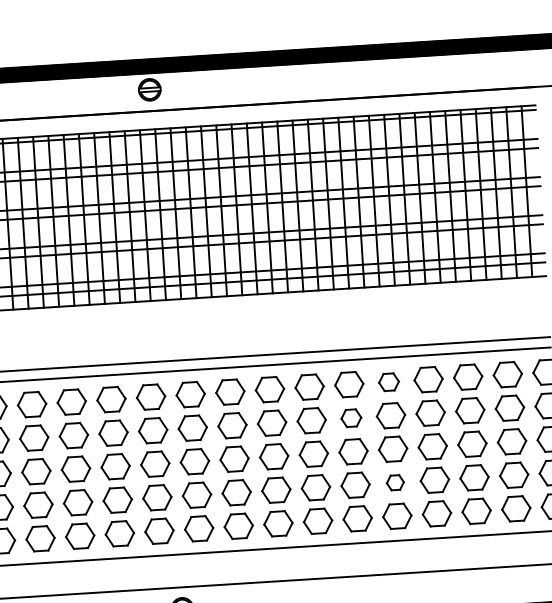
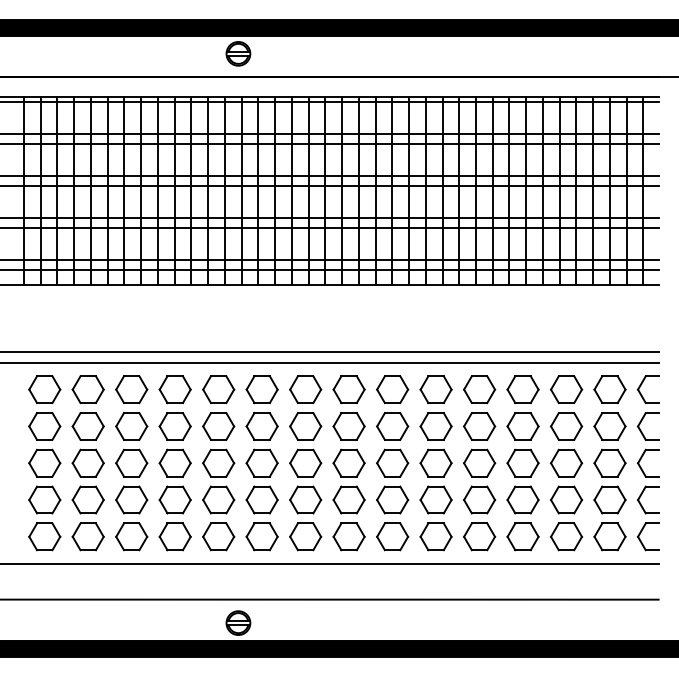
part: (388, 382) -> (479, 389), size x1.43
part: (350, 418) -> (435, 426), size x1.43
part: (395, 482) -> (479, 499), size x1.67

